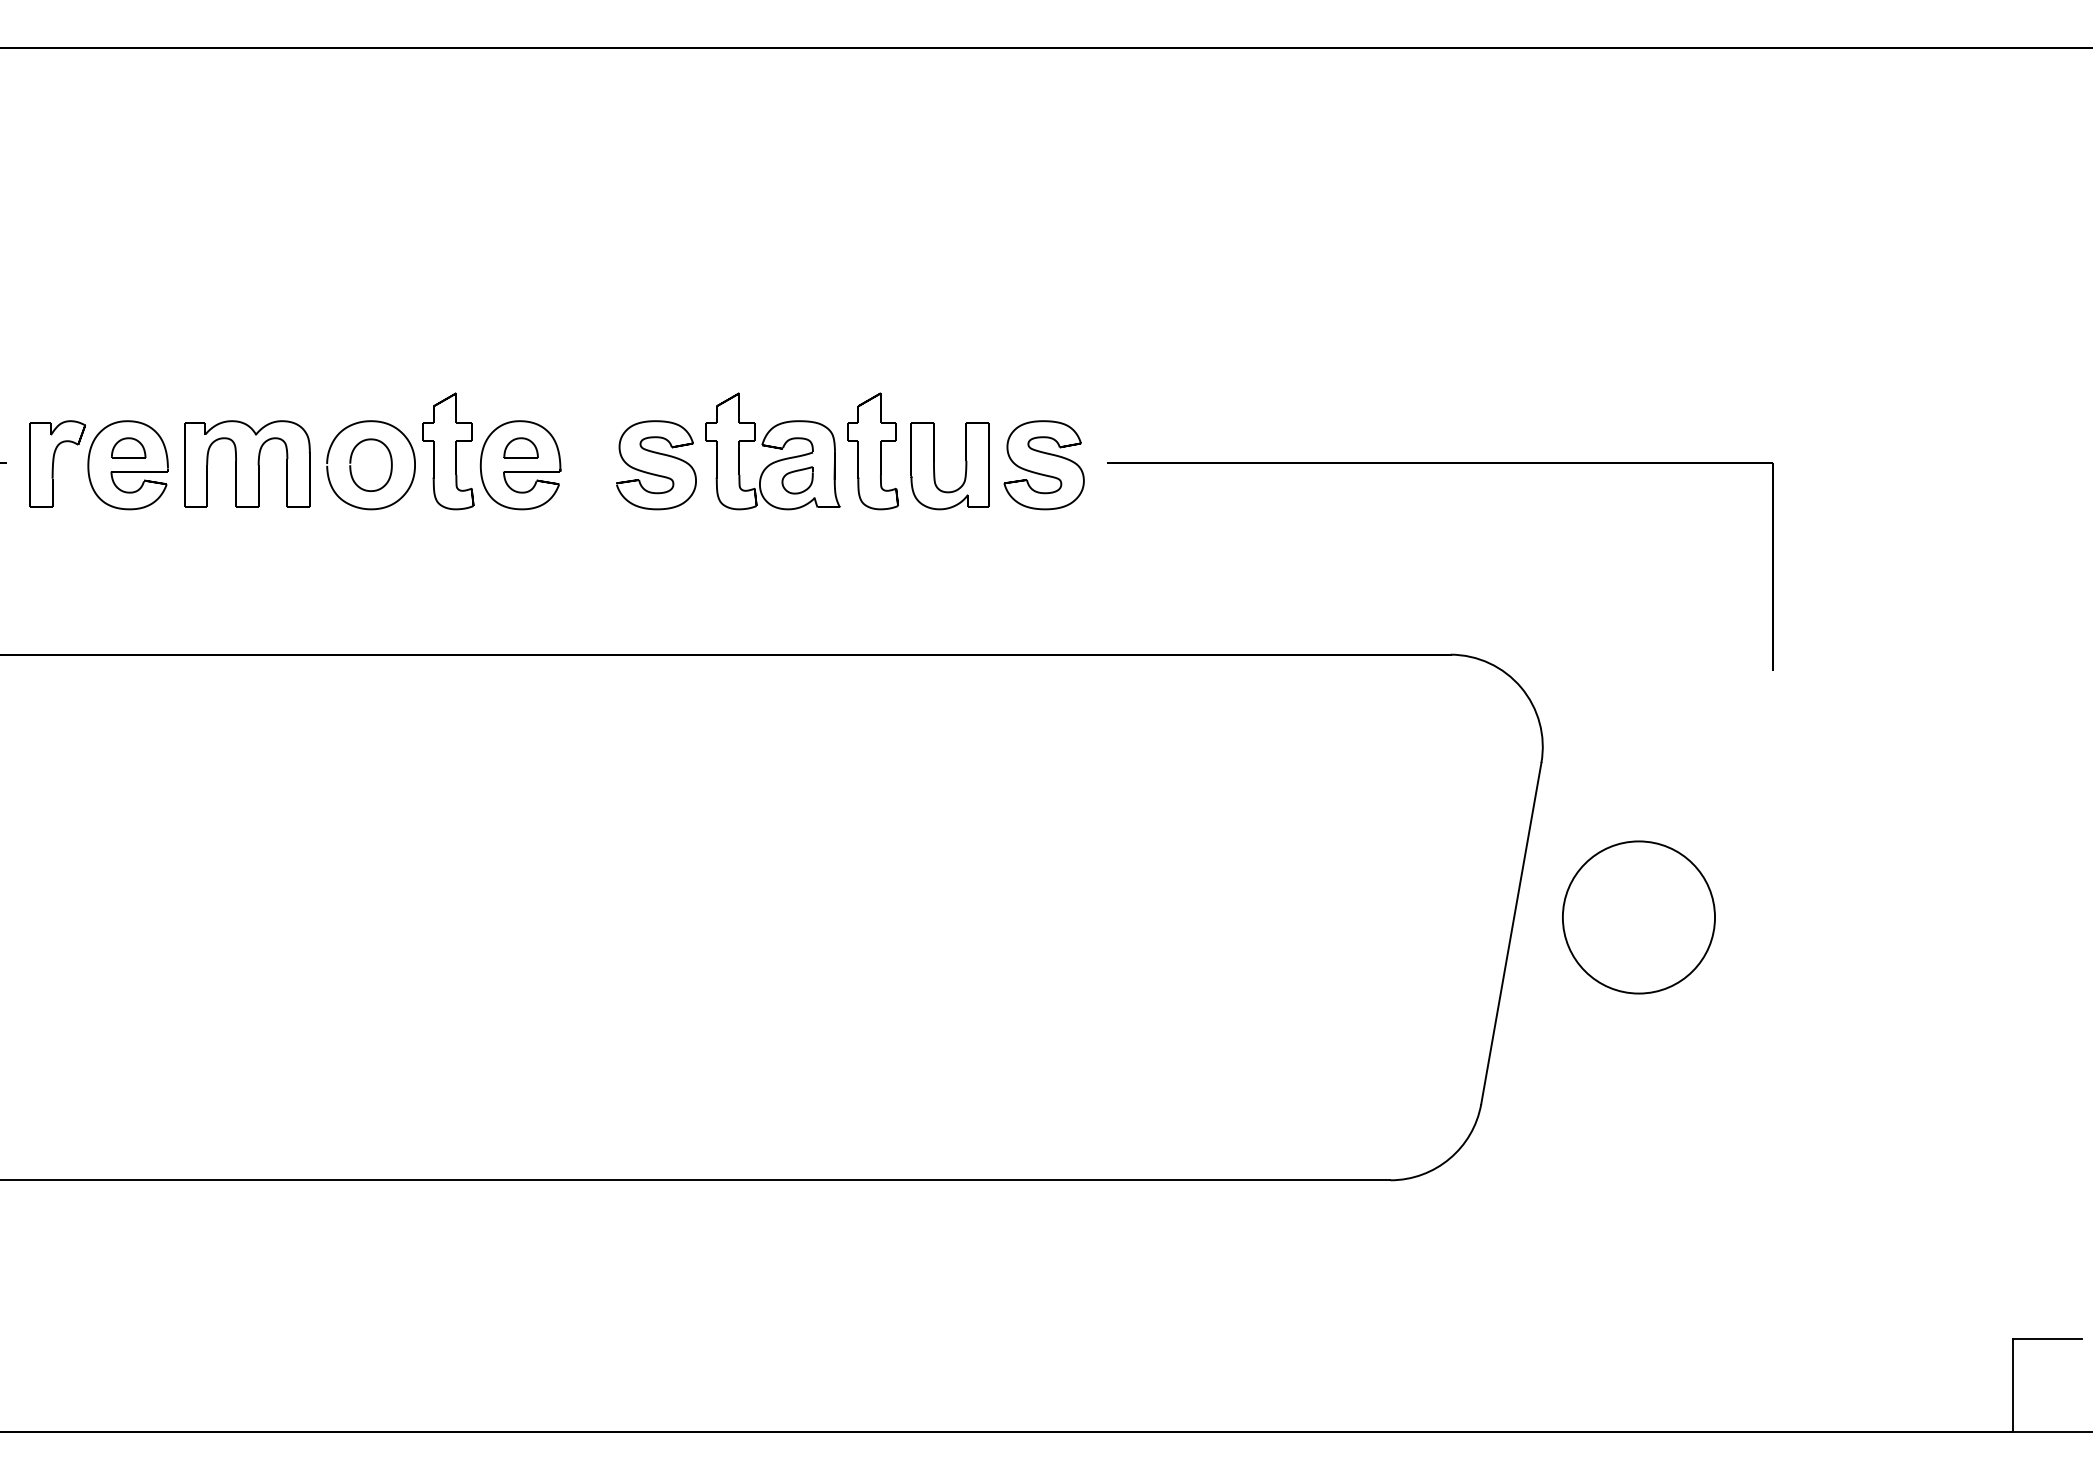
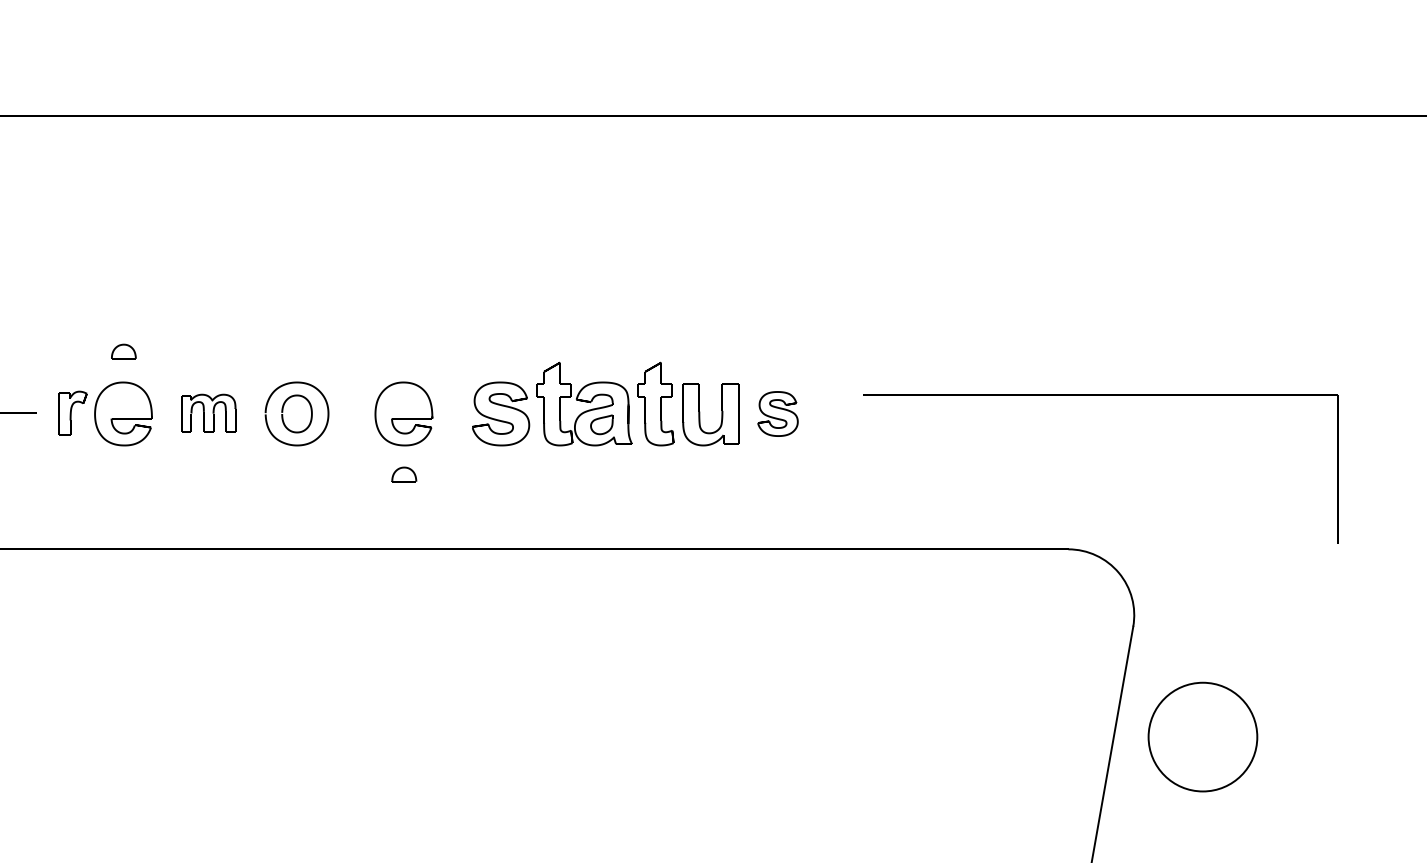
part: (128, 447) -> (123, 351), moved
part: (520, 447) -> (403, 474), moved
part: (448, 451) -> (352, 404), removed
part: (57, 463) -> (73, 412), size x0.7
part: (247, 463) -> (208, 412), size x0.6
part: (1440, 463) -> (1100, 395), moved
part: (1043, 465) -> (777, 414), size x0.7

